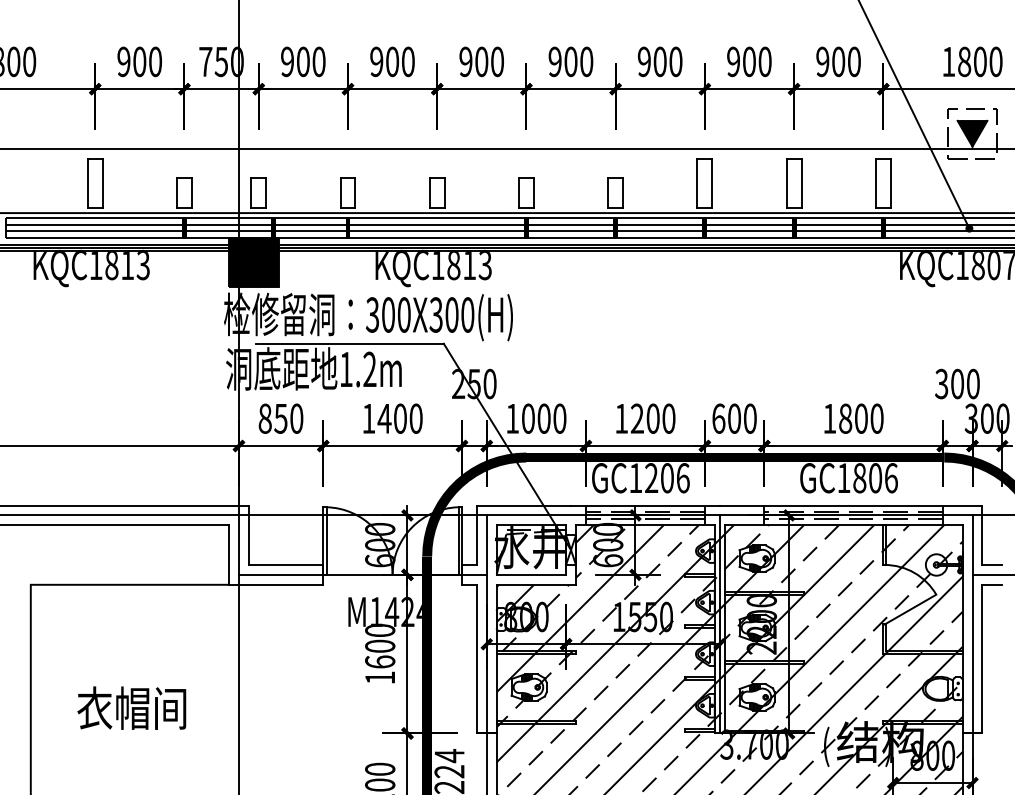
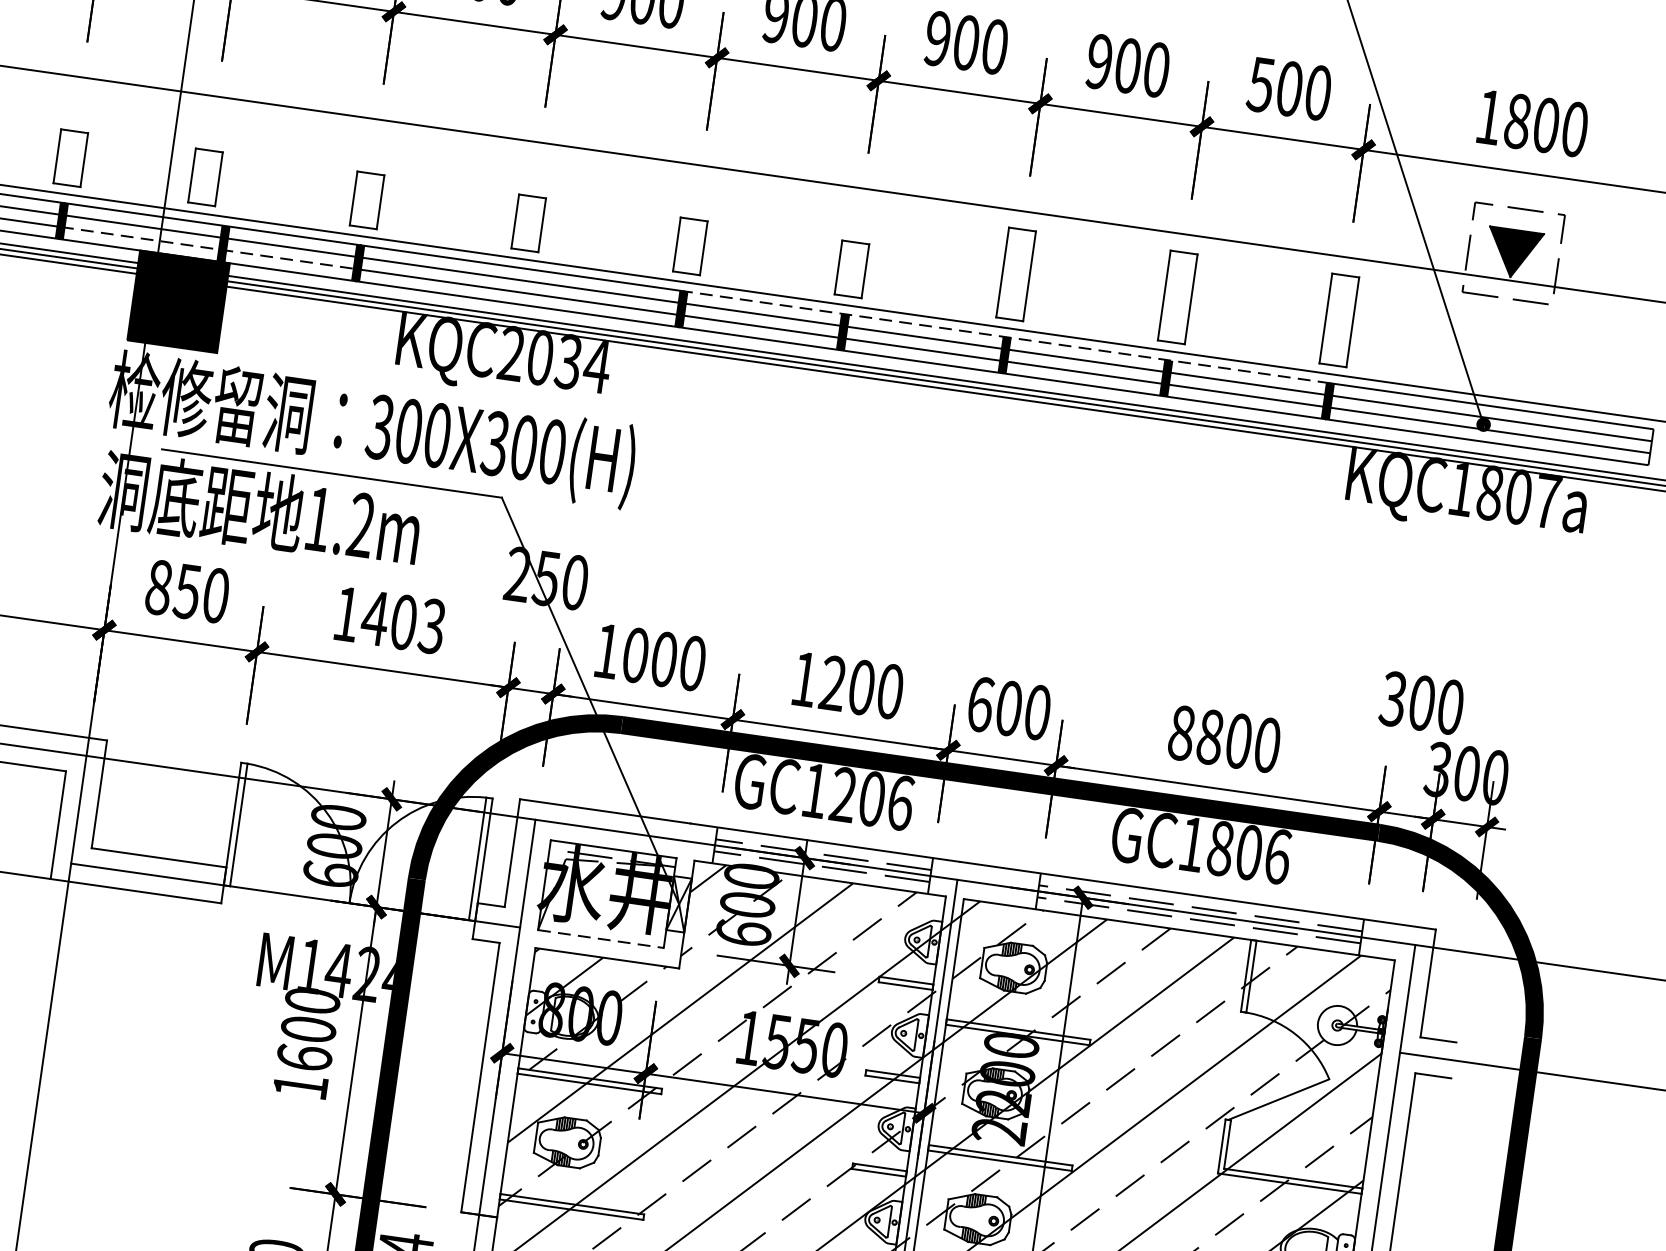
text: (822, 61) -> (1260, 84), 900 -> 500
line: (704, 218) -> (1006, 338), solid -> dashed
line: (266, 231) -> (209, 248), solid -> dashed
text: (461, 264) -> (554, 358), KQC1813 -> KQC2034
text: (415, 418) -> (431, 625), 1400 -> 1403
text: (829, 418) -> (1181, 732), 1800 -> 8800
line: (531, 574) -> (601, 938), solid -> dashed

